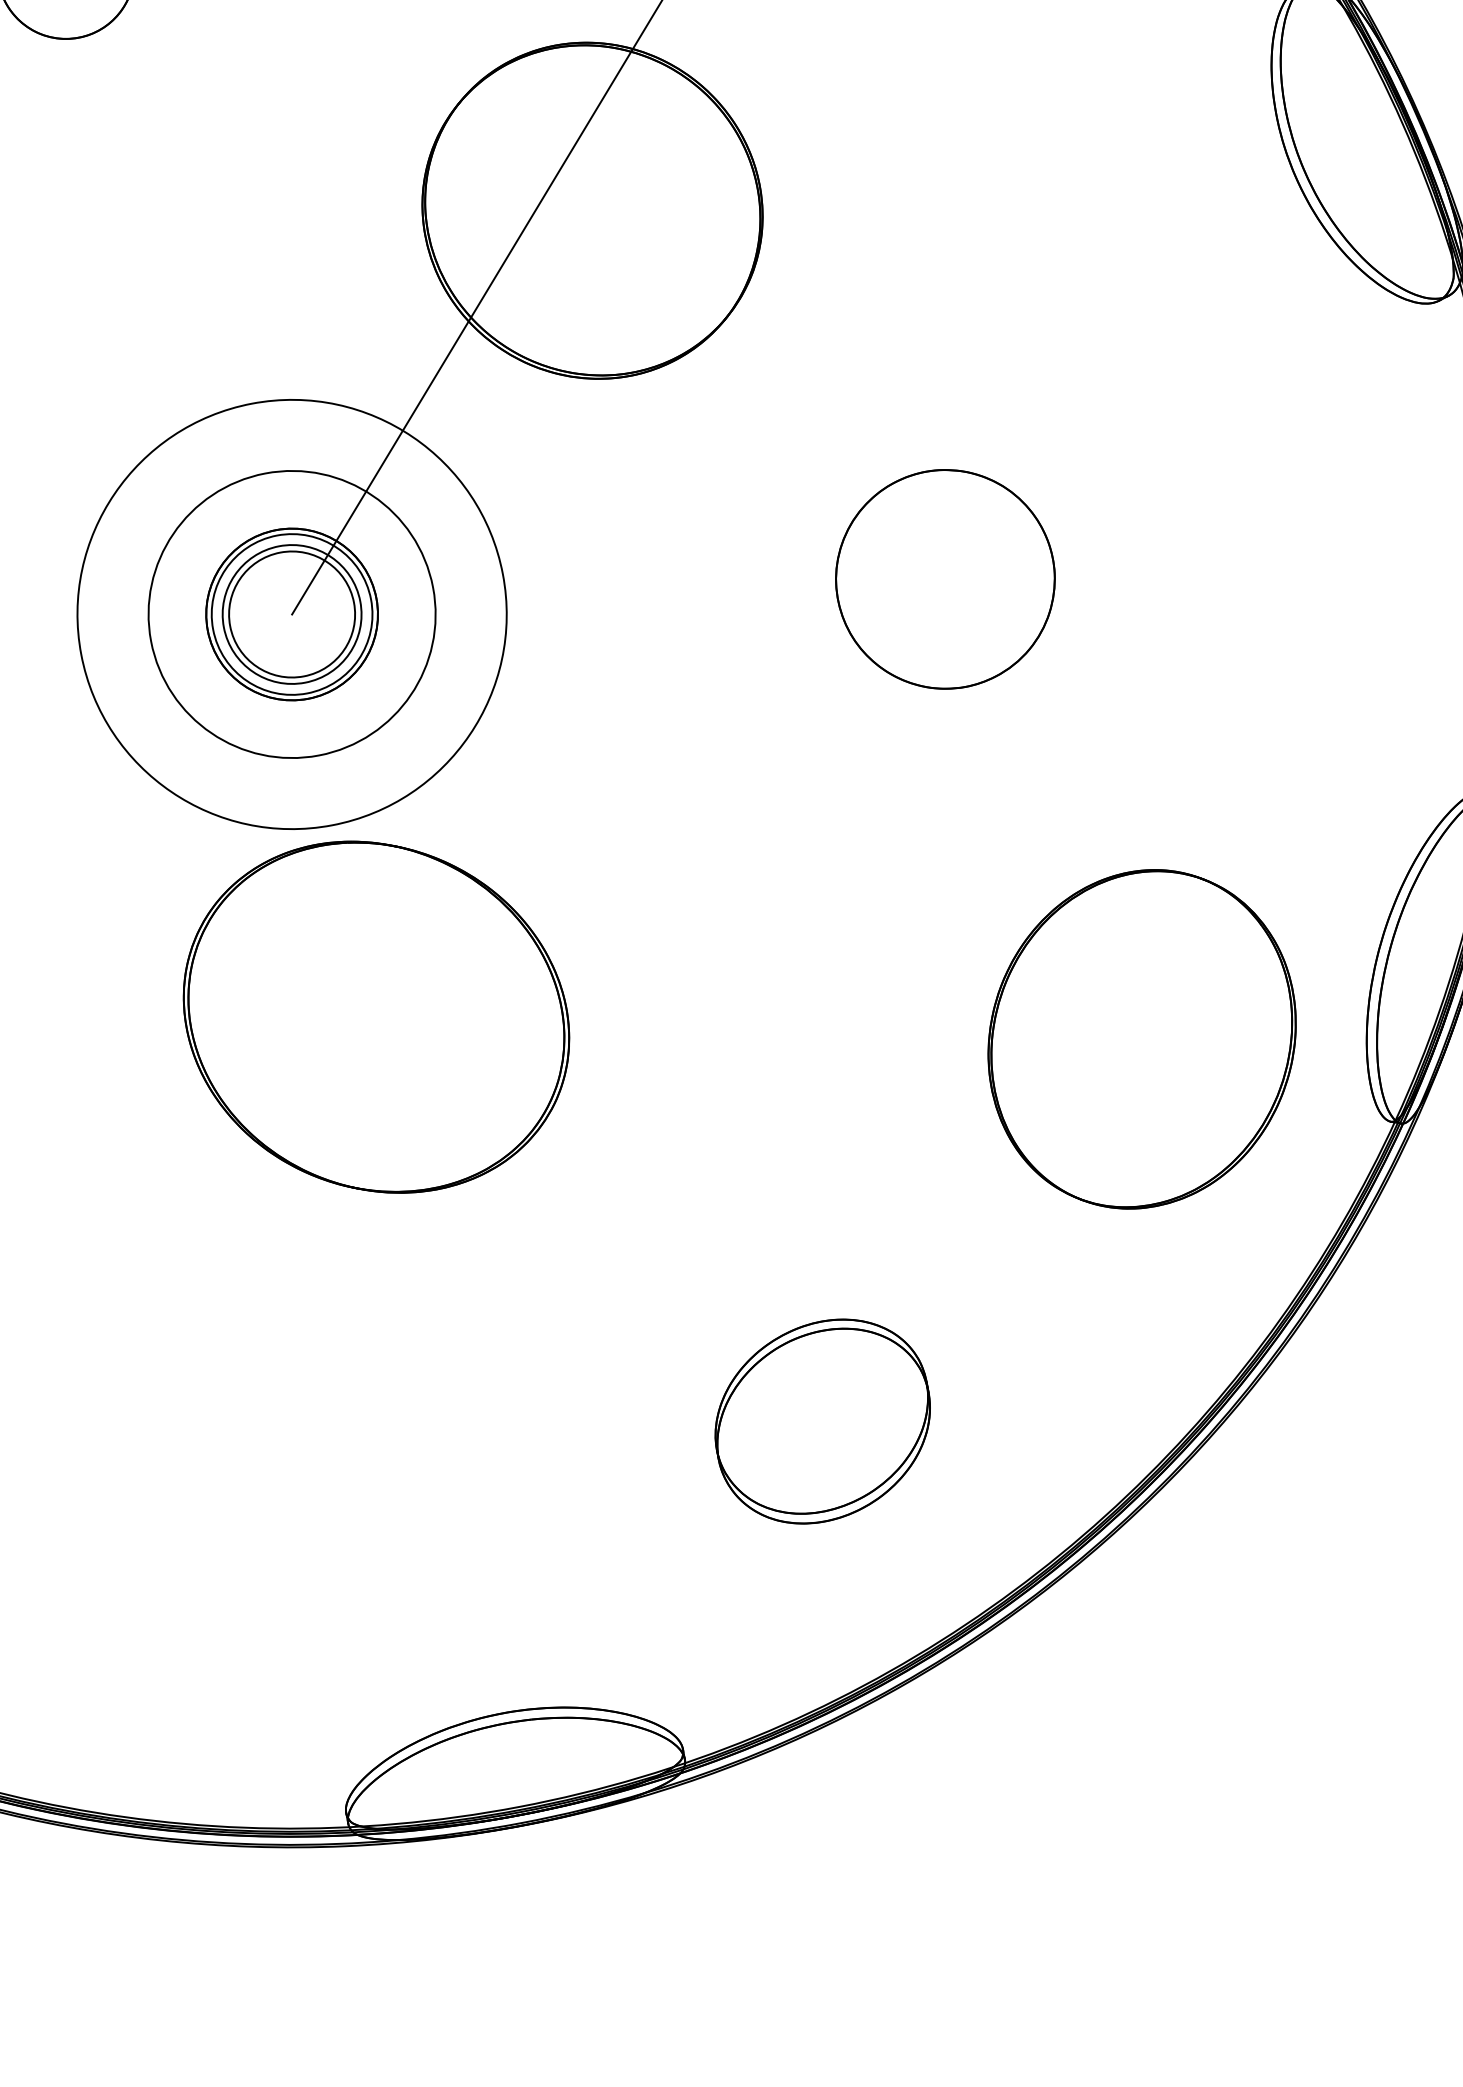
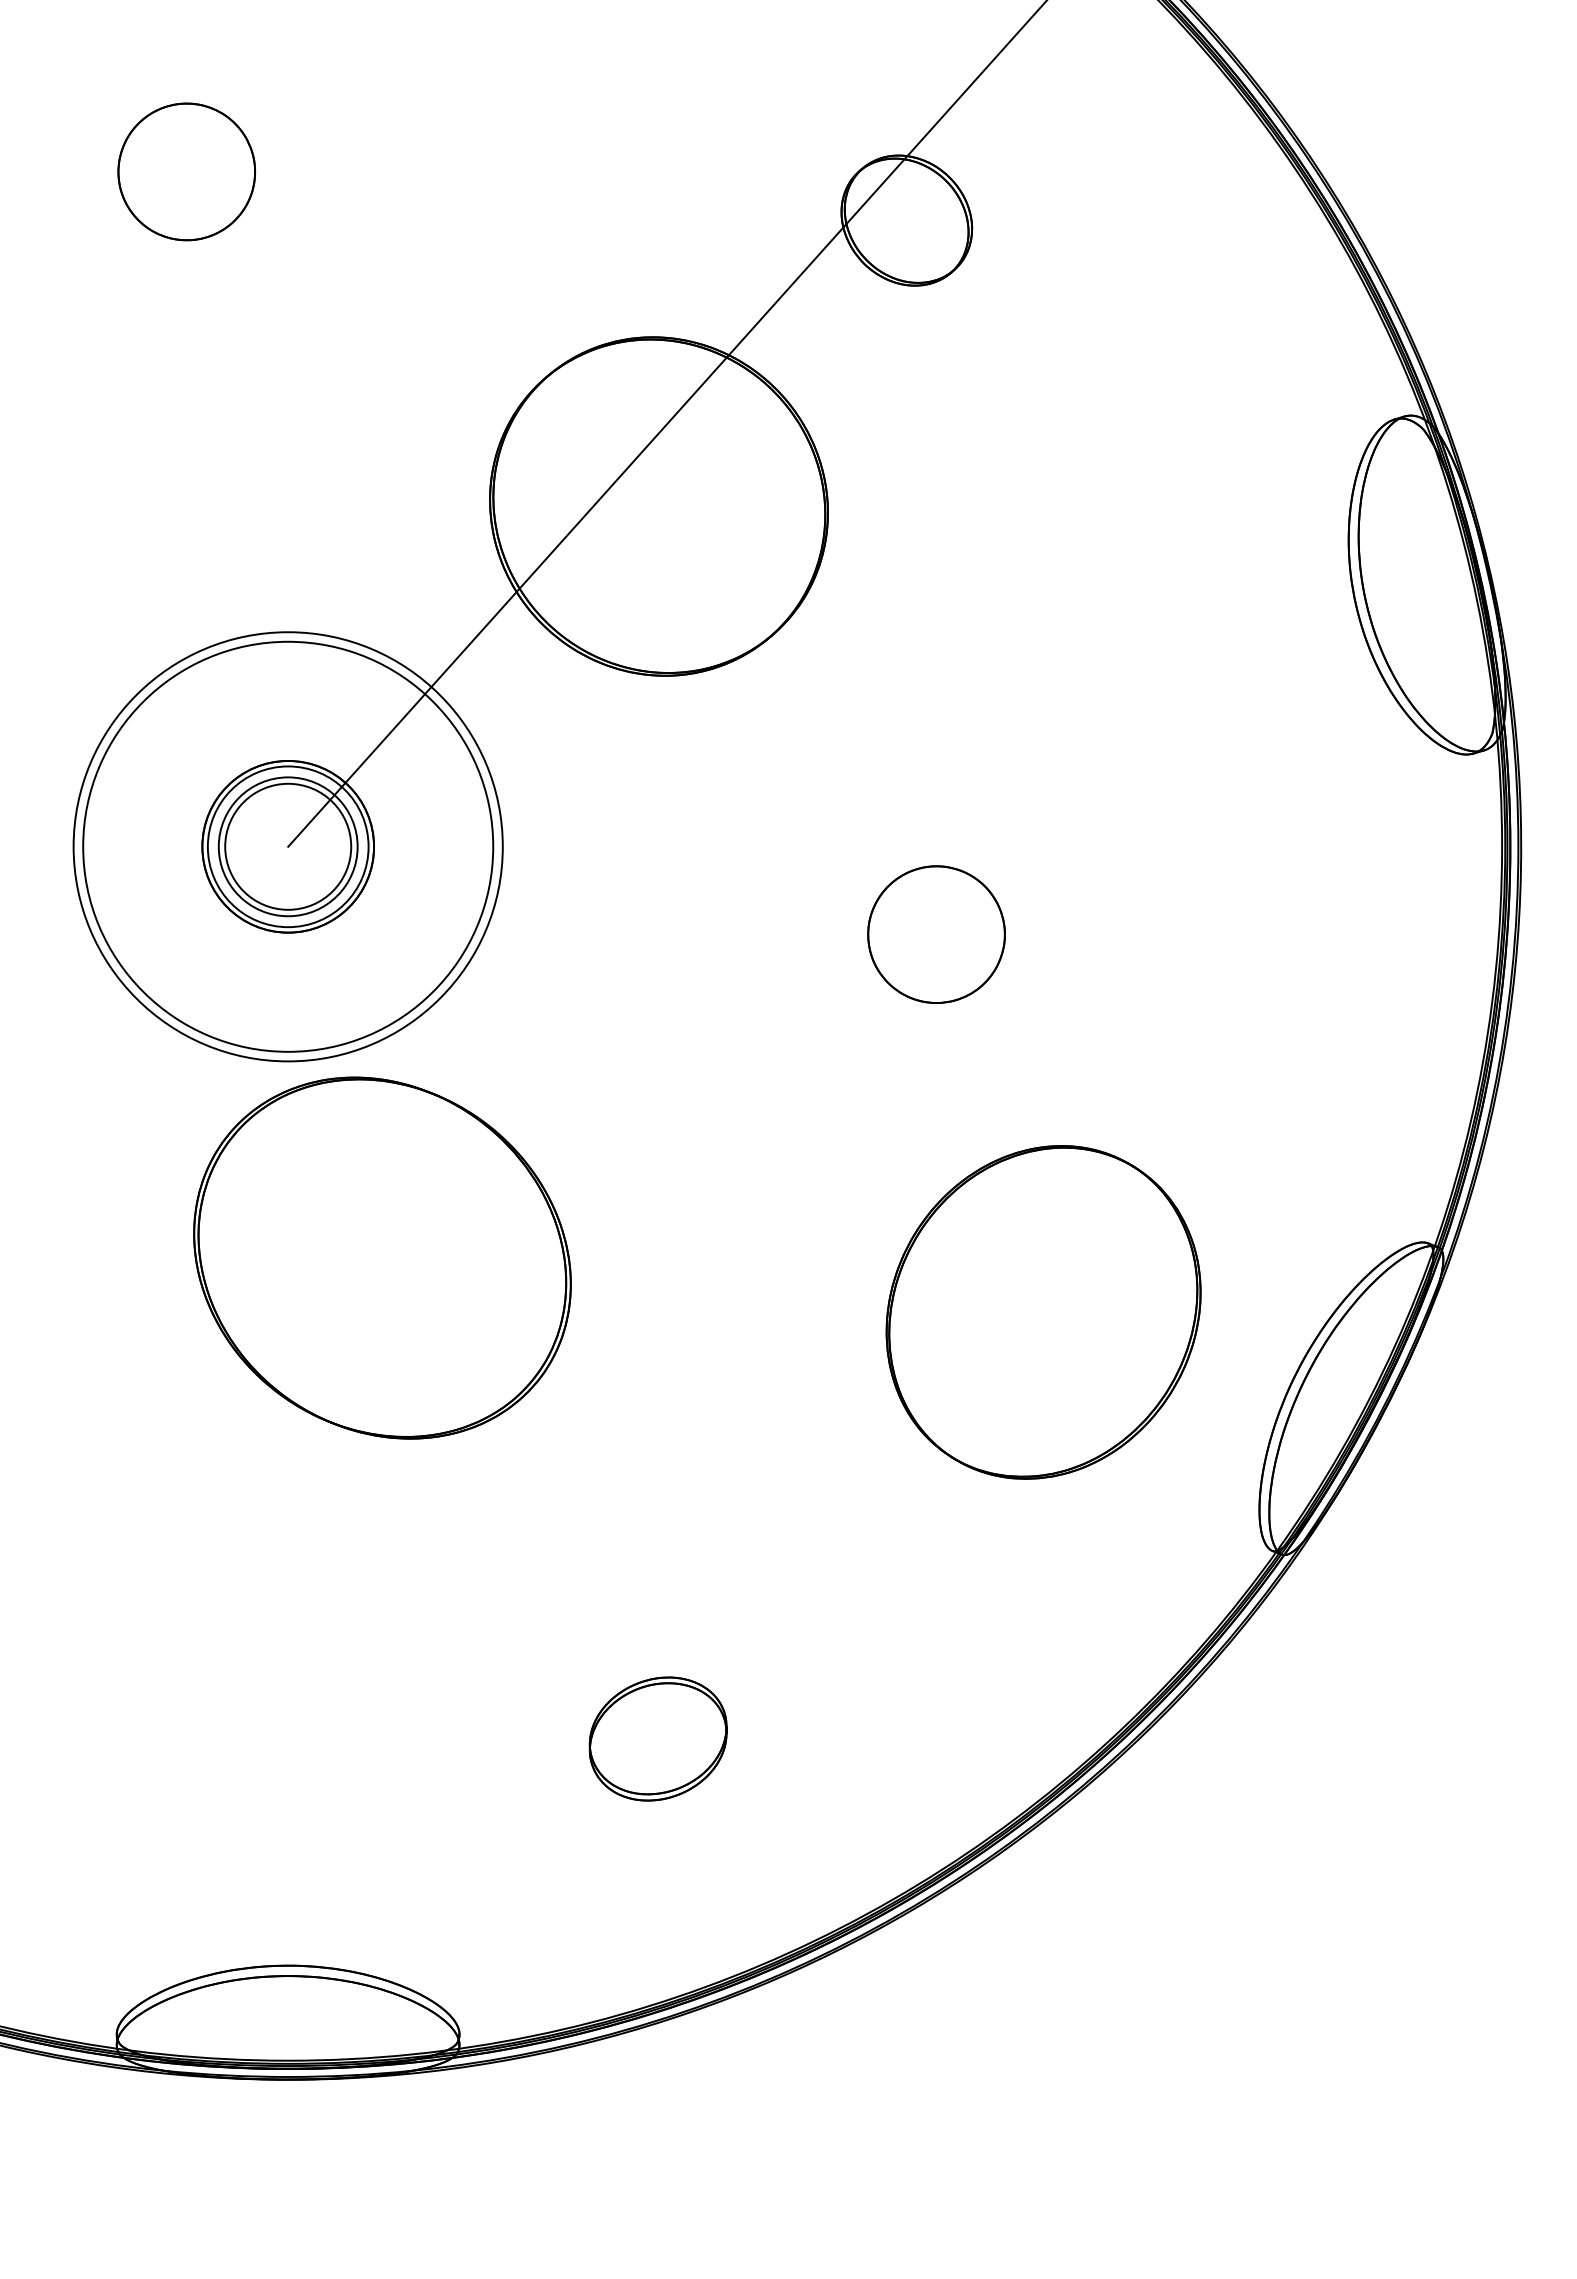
part: (945, 579) -> (936, 934), size x0.62
circle: (292, 614) -> (288, 846), size x1.43
part: (376, 1016) -> (382, 1257), moved
part: (1142, 1039) -> (1043, 1312), moved
part: (821, 1421) -> (657, 1738), size x0.62

